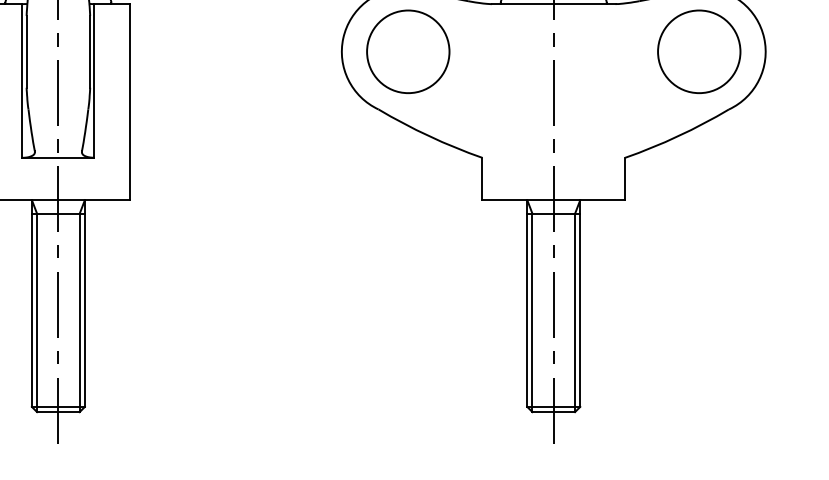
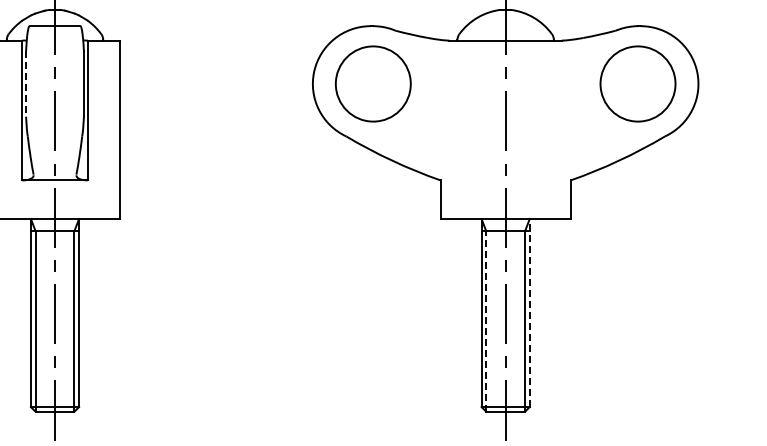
line: (27, 52) -> (26, 84), solid -> dashed
line: (579, 302) -> (529, 312), solid -> dashed
line: (532, 312) -> (486, 321), solid -> dashed

